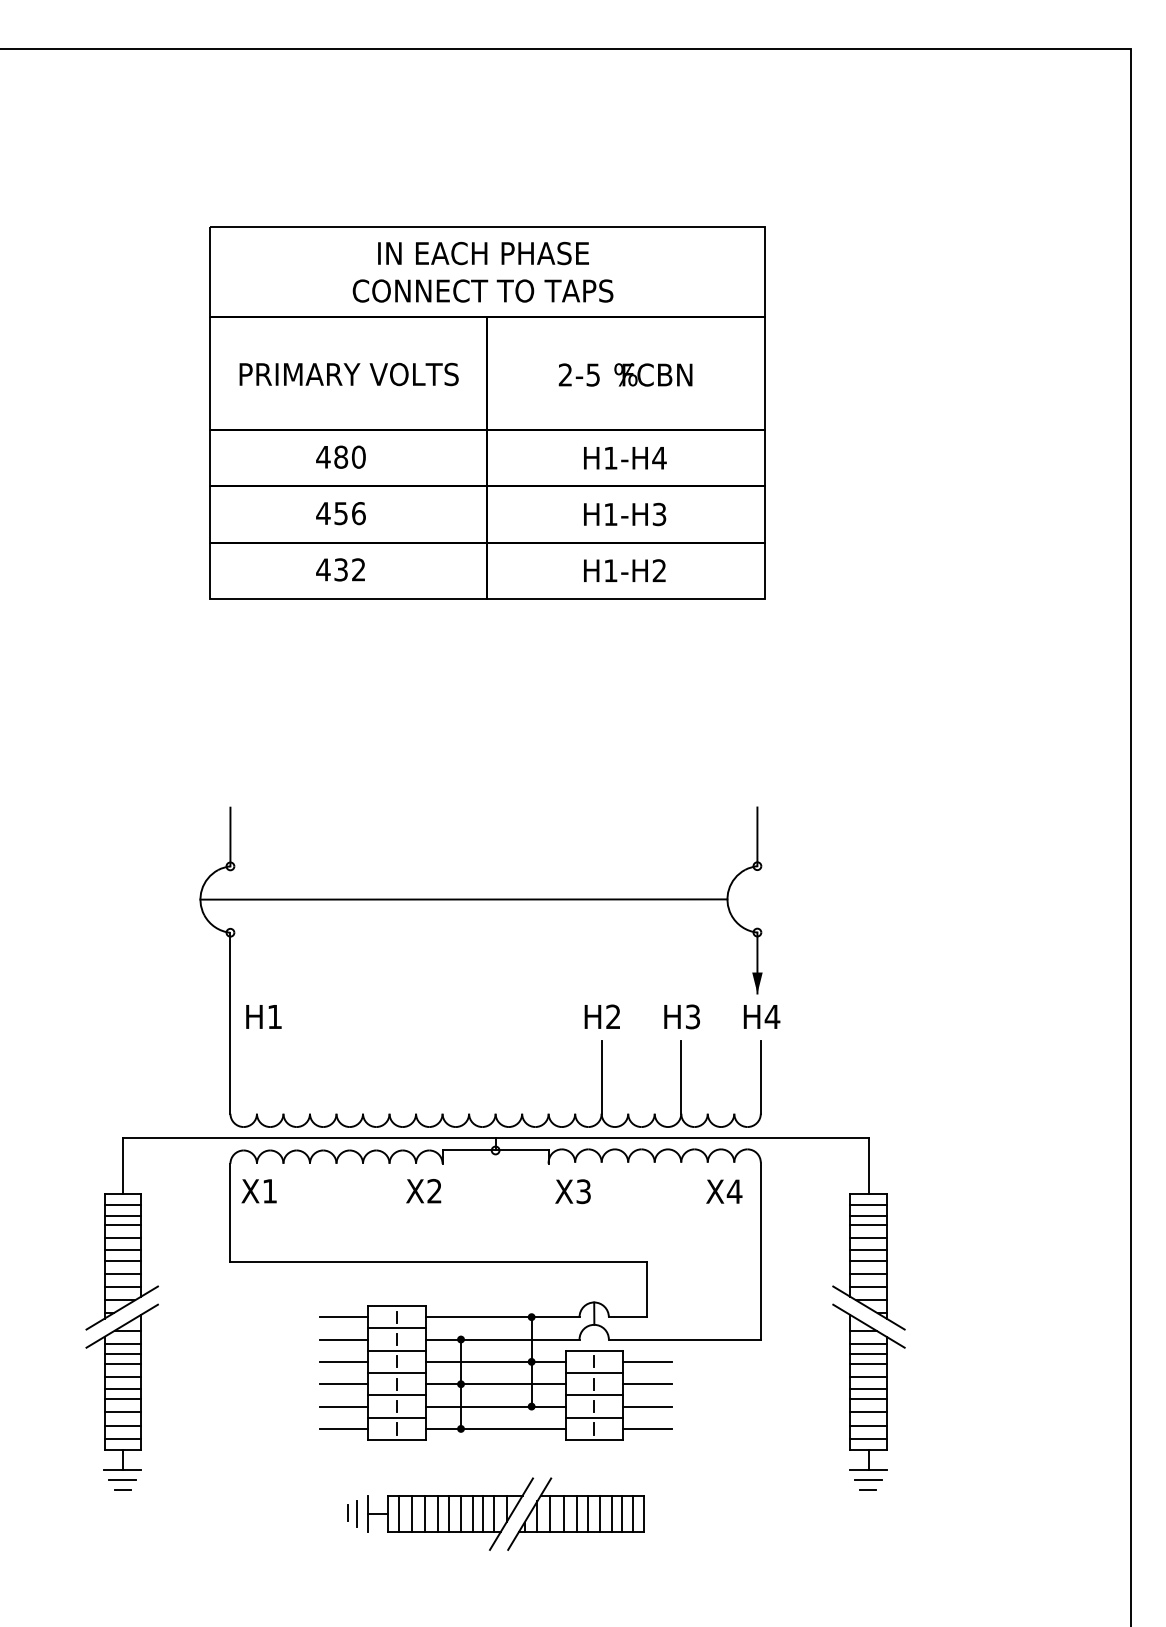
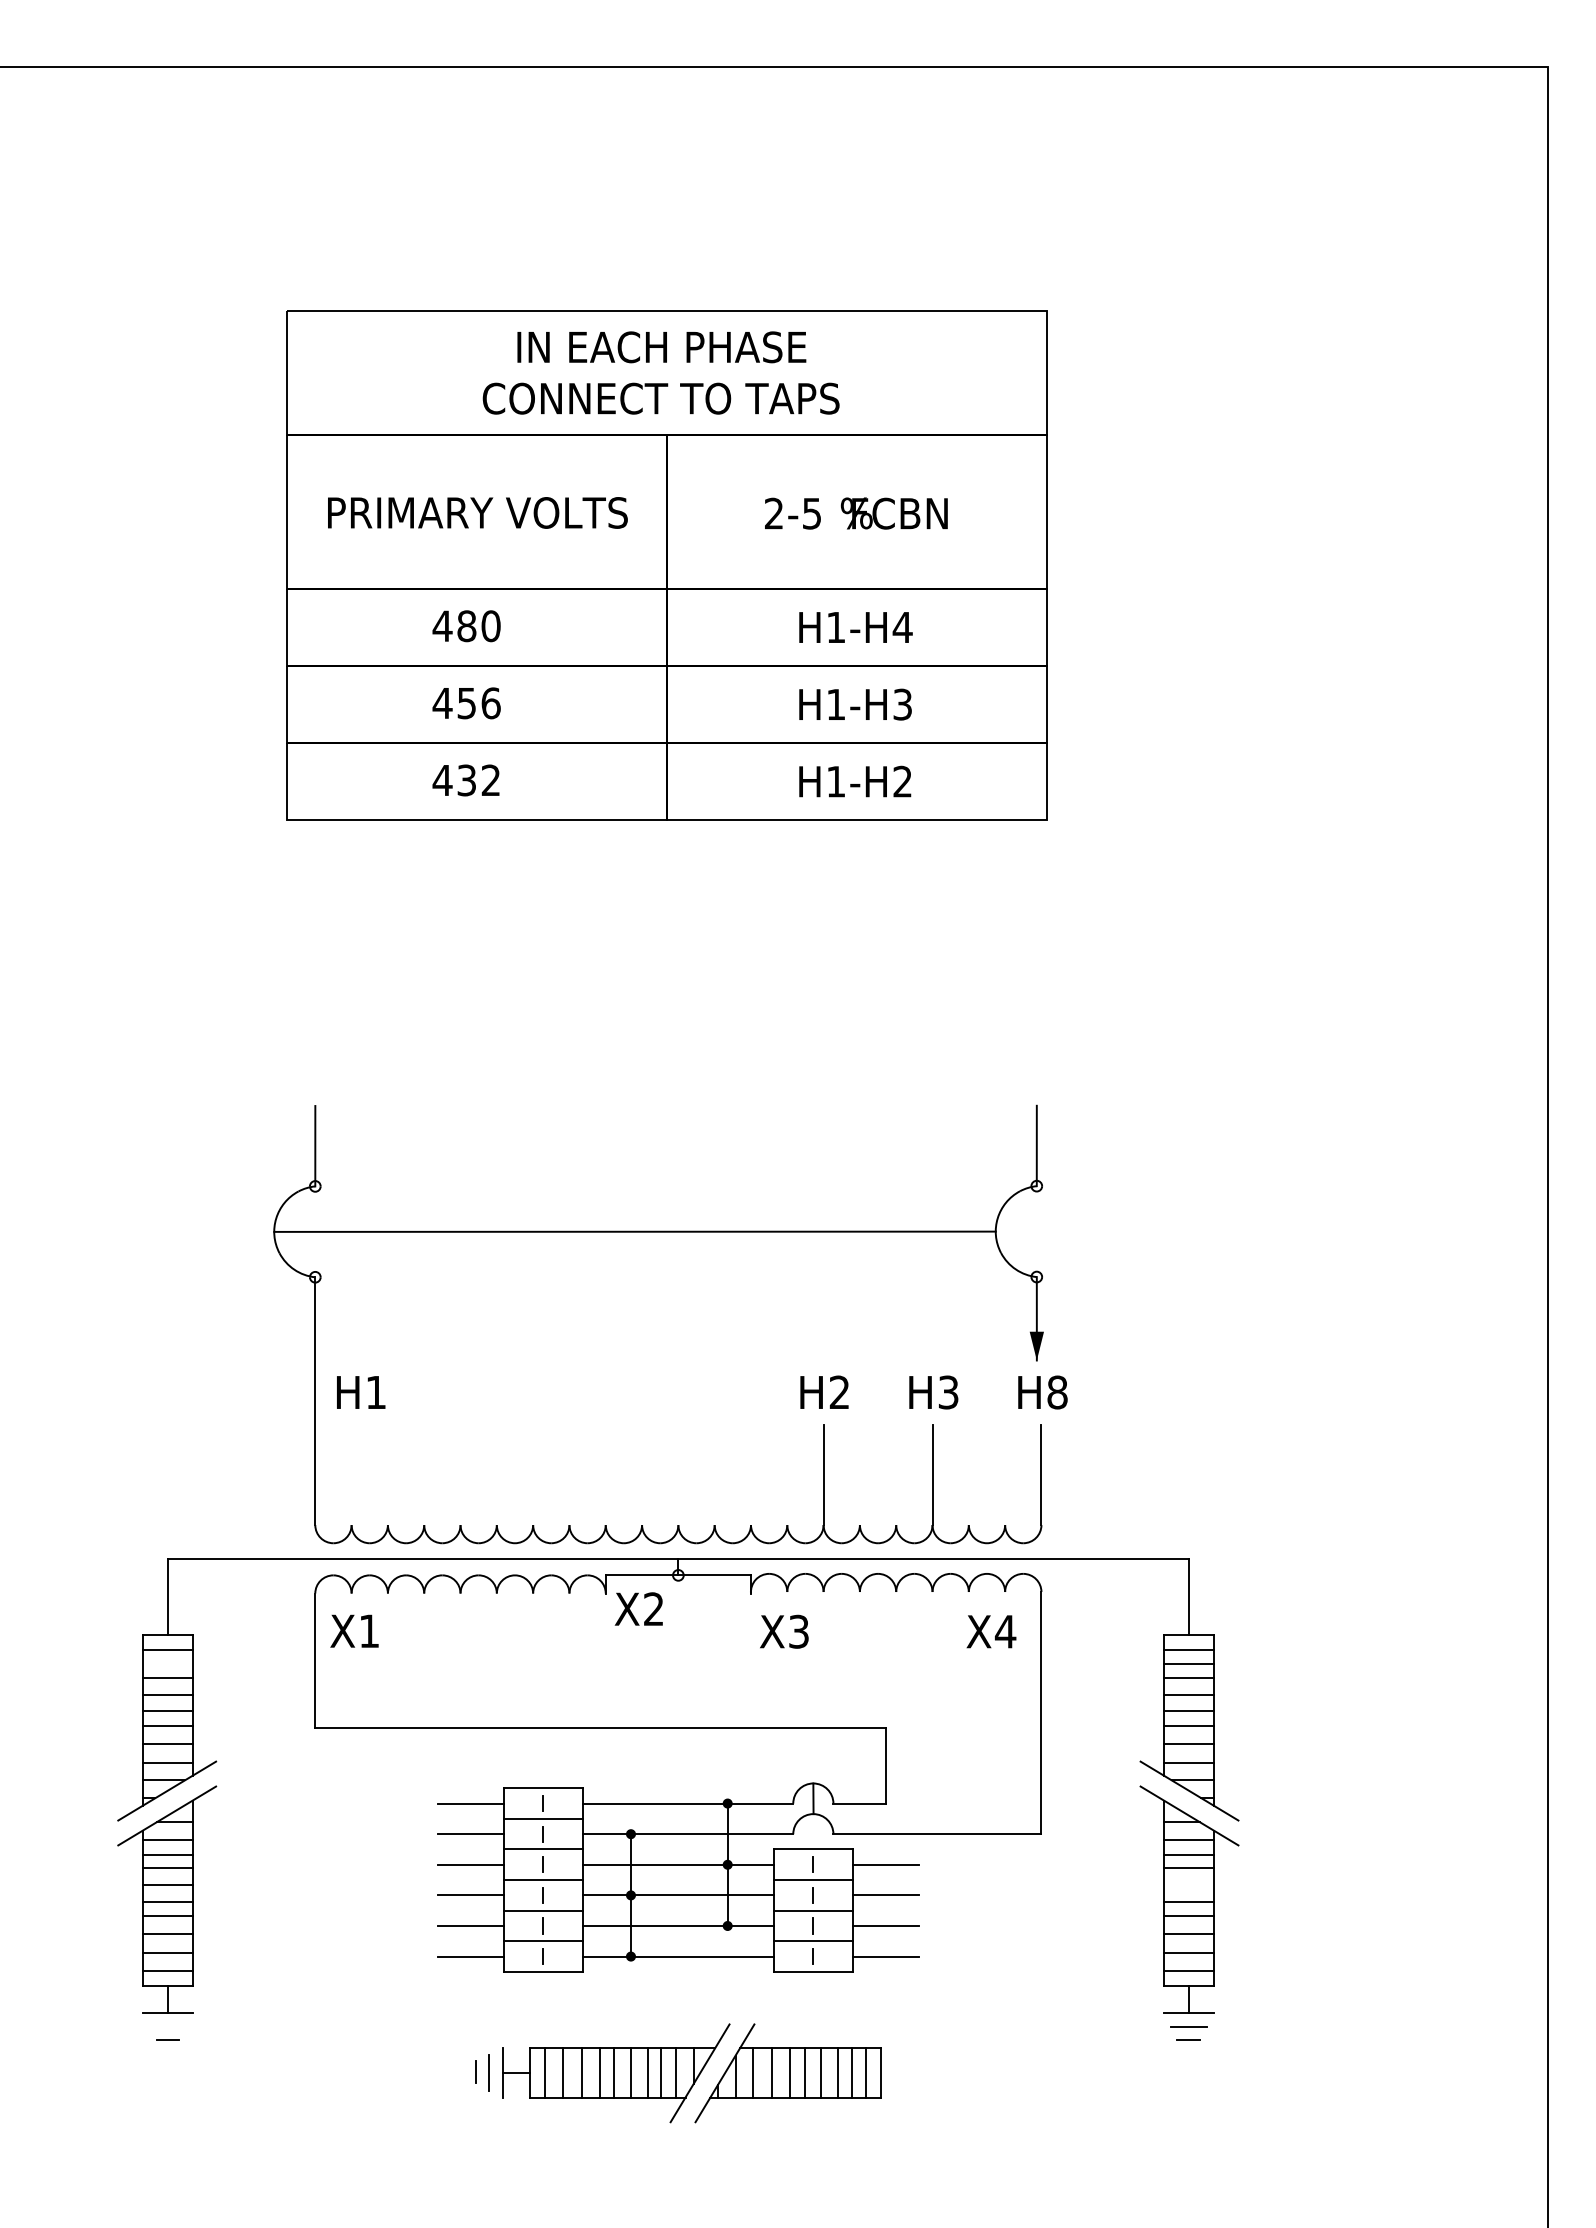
text: (772, 1016) -> (1057, 1392), H4 -> H8
text: (423, 1190) -> (638, 1608), moved
line: (122, 1215) -> (167, 1664), removed
line: (868, 1376) -> (1188, 1884), removed
line: (122, 1479) -> (167, 2026), removed

